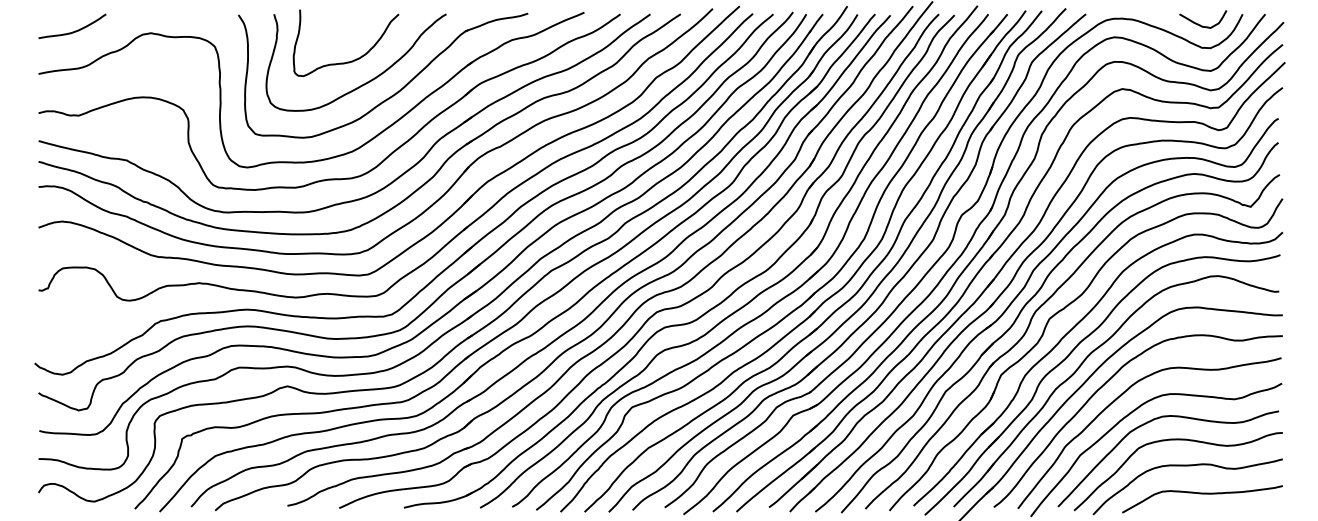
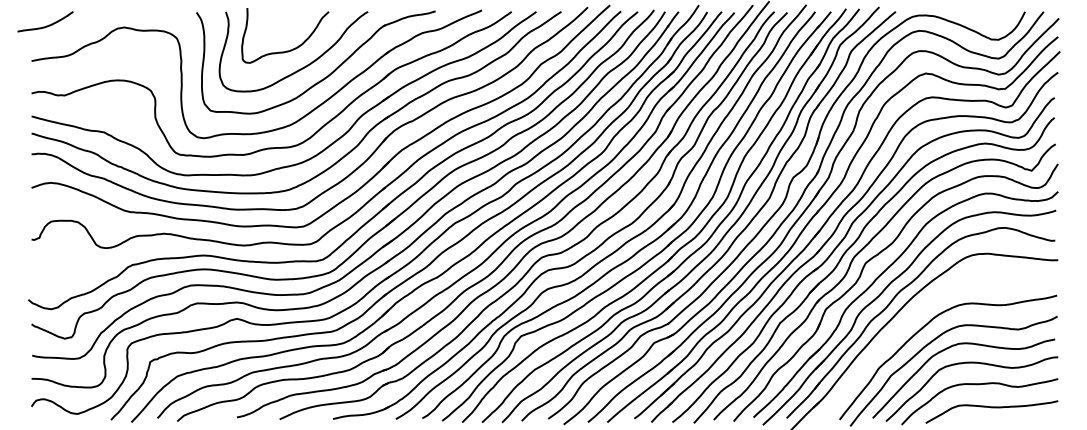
curve: (1200, 24) -> (990, 20), removed
curve: (75, 30) -> (48, 25), moved
curve: (1103, 386) -> (910, 318), removed

